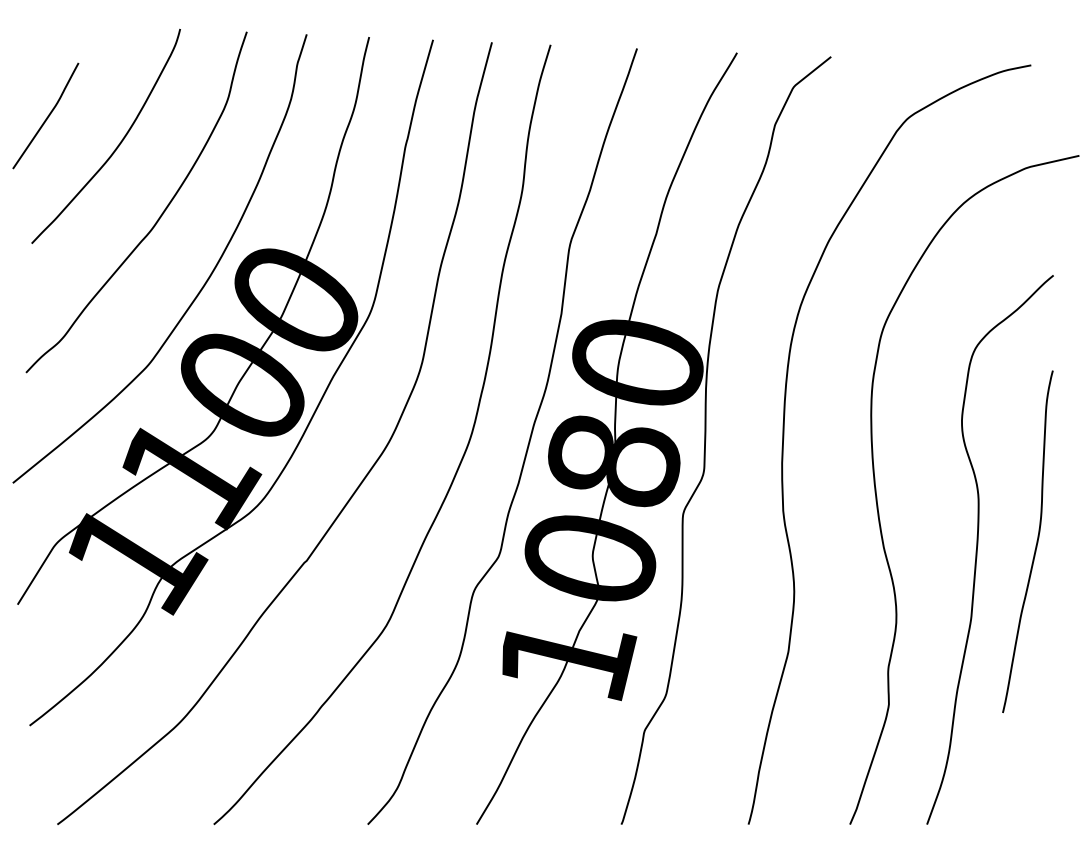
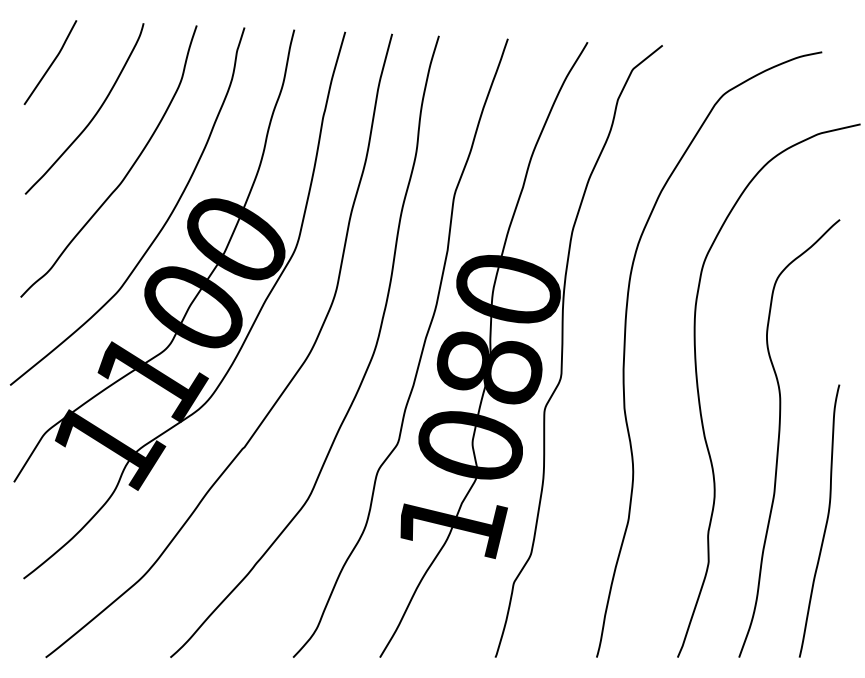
curve: (47, 115) -> (51, 62), moved
curve: (1035, 544) -> (825, 523), moved

